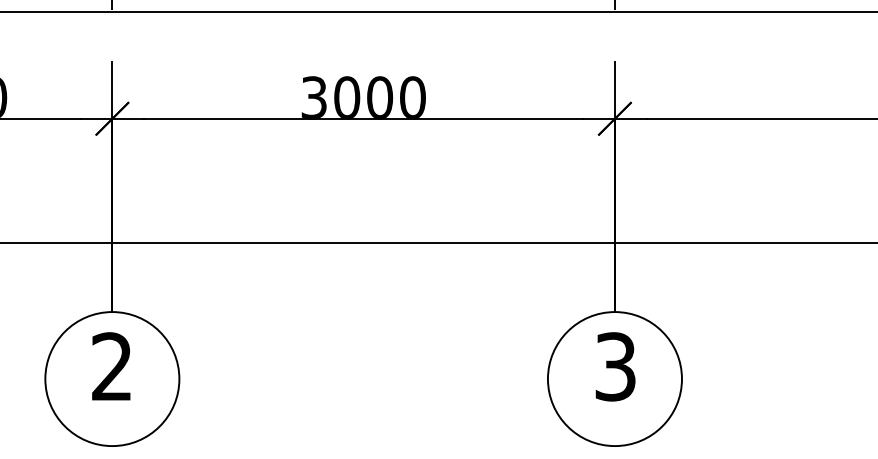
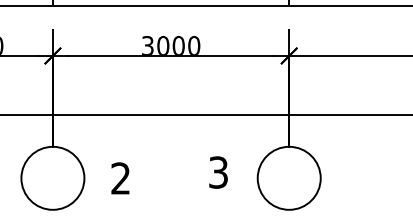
text: (111, 366) -> (120, 178), moved
text: (615, 366) -> (218, 172), moved

